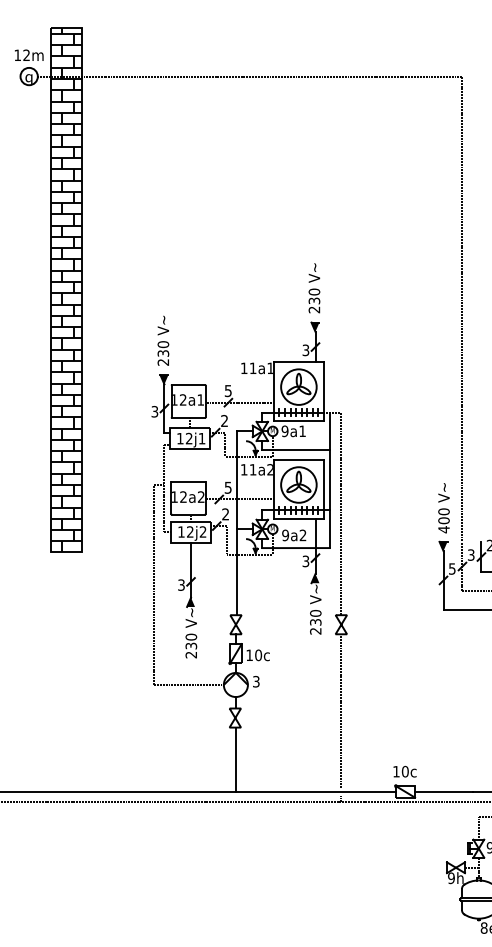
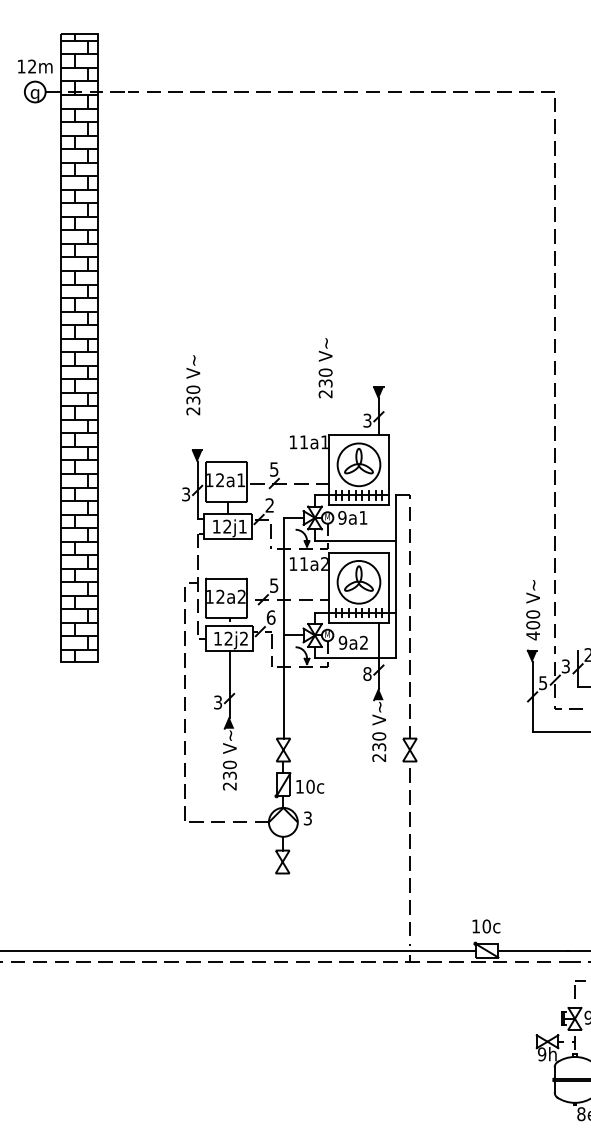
text: (314, 288) -> (325, 368), moved
text: (163, 341) -> (193, 385), moved
text: (225, 514) -> (270, 617), 2 -> 6
text: (305, 560) -> (367, 673), 3 -> 8
line: (236, 759) -> (283, 911), removed

